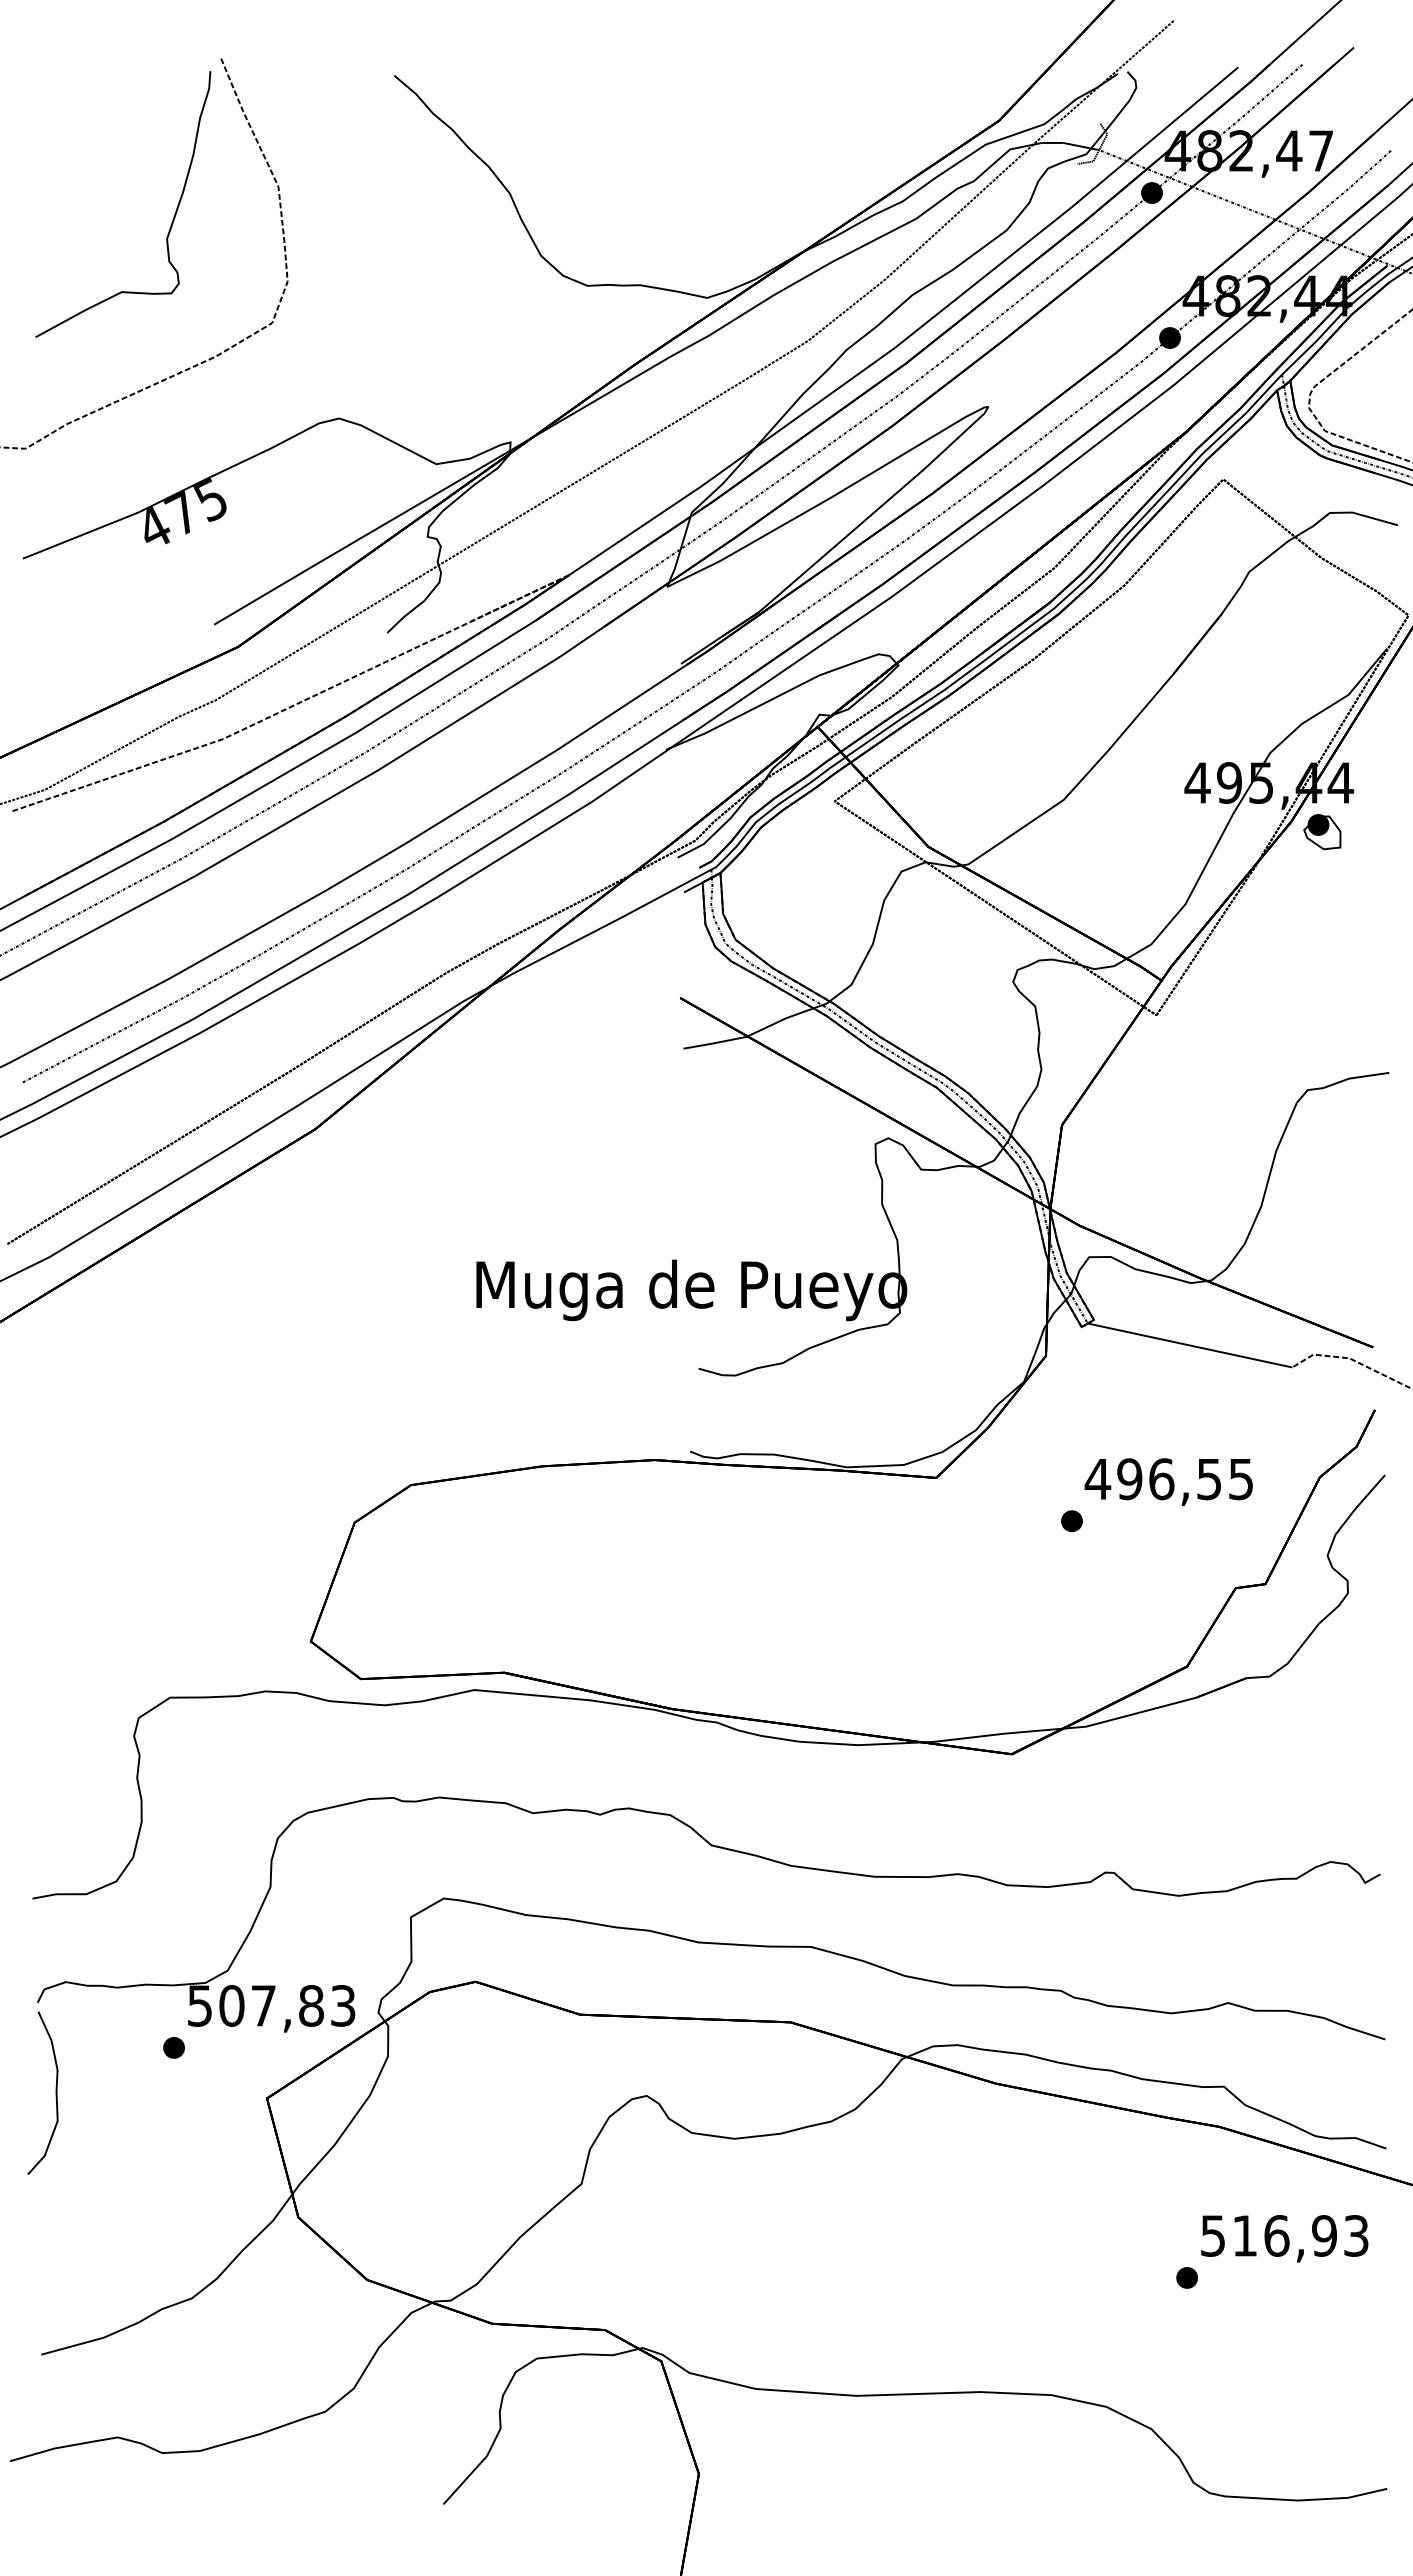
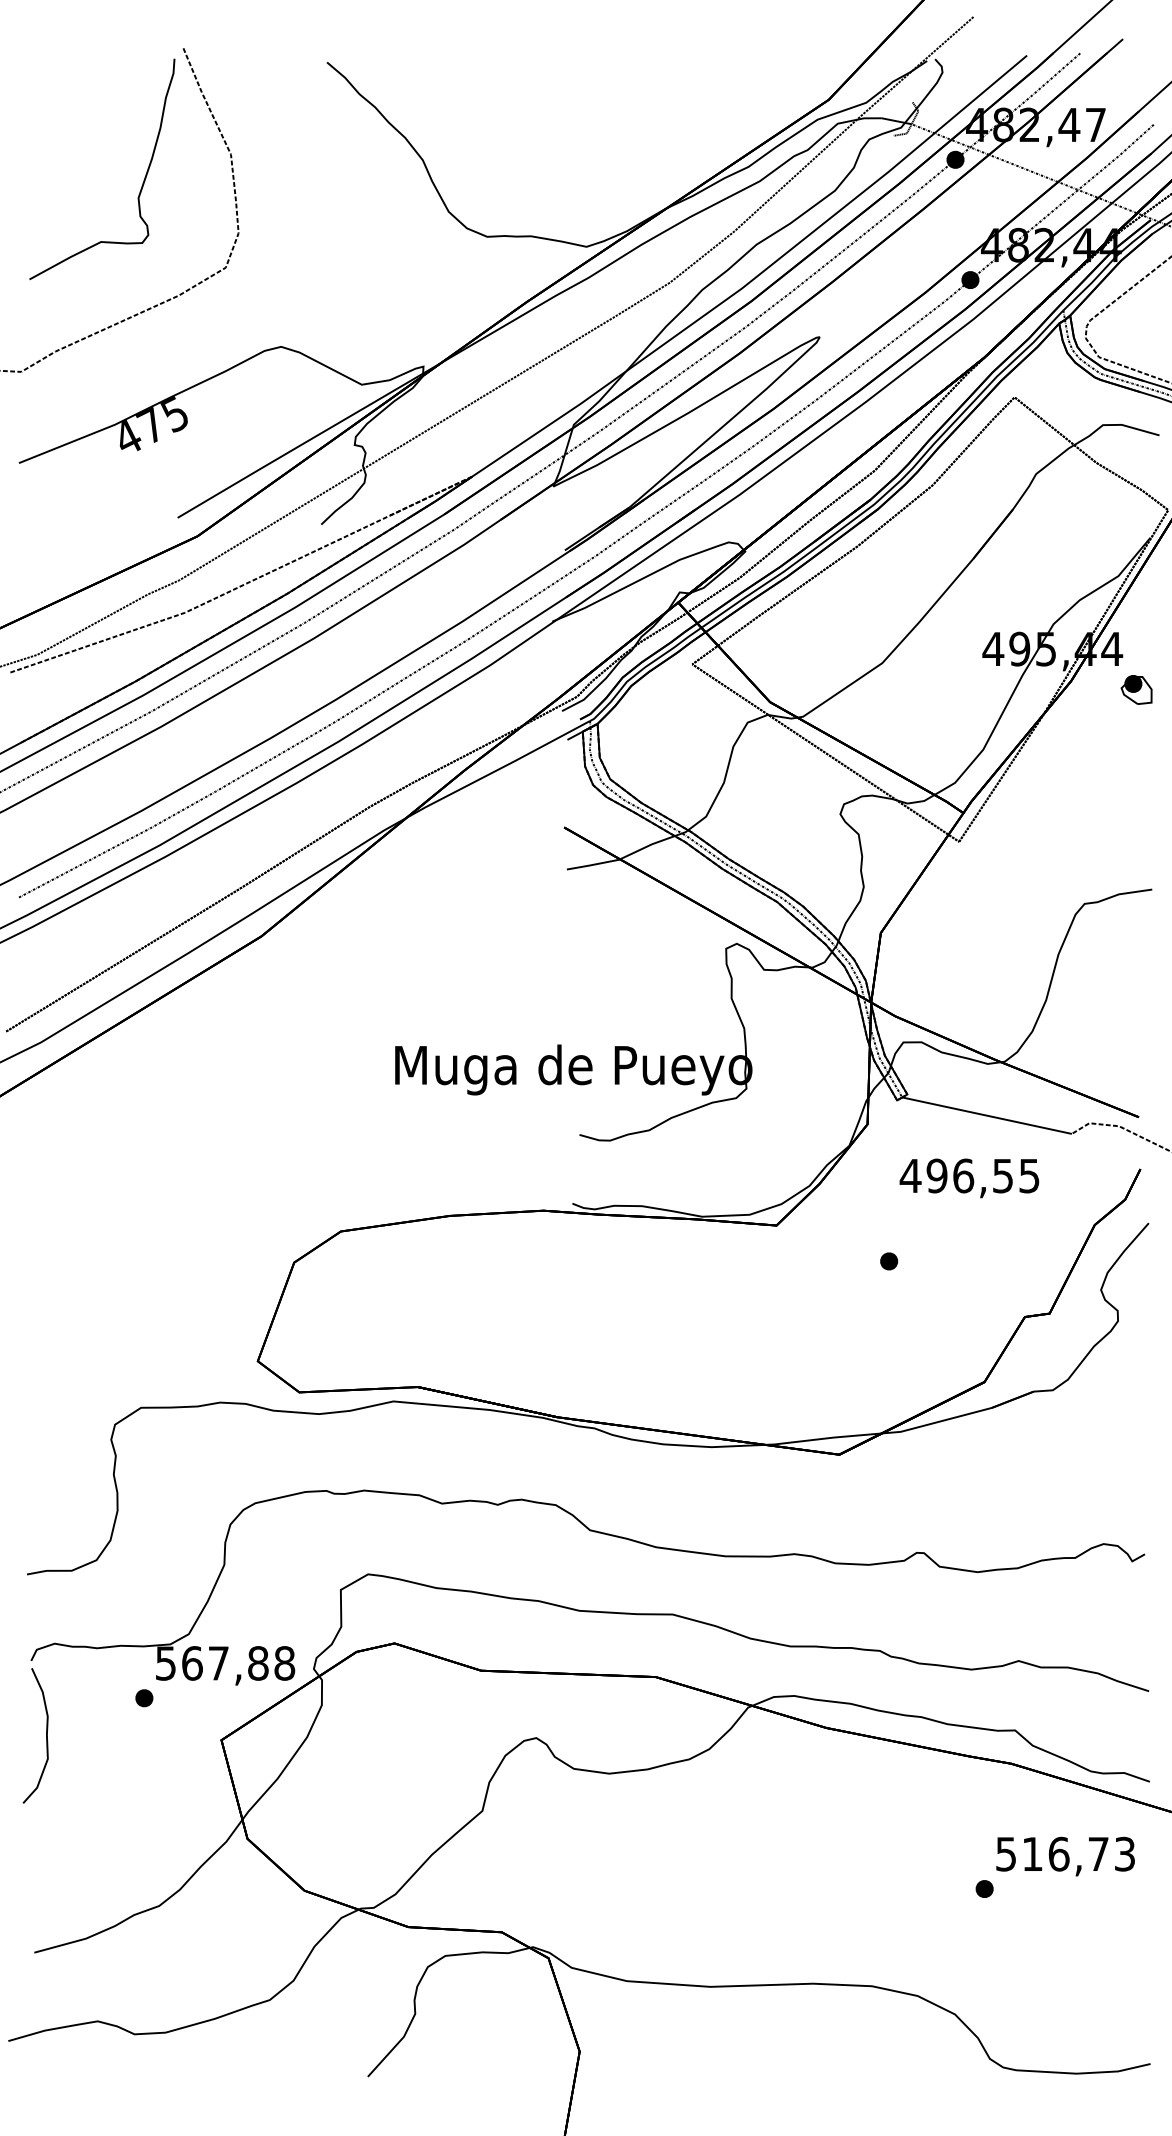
part: (1322, 832) -> (1136, 690), moved
text: (1168, 1481) -> (969, 1177), moved
text: (287, 2005) -> (238, 1663), 507,83 -> 567,88
text: (1324, 2235) -> (1098, 1853), 516,93 -> 516,73

